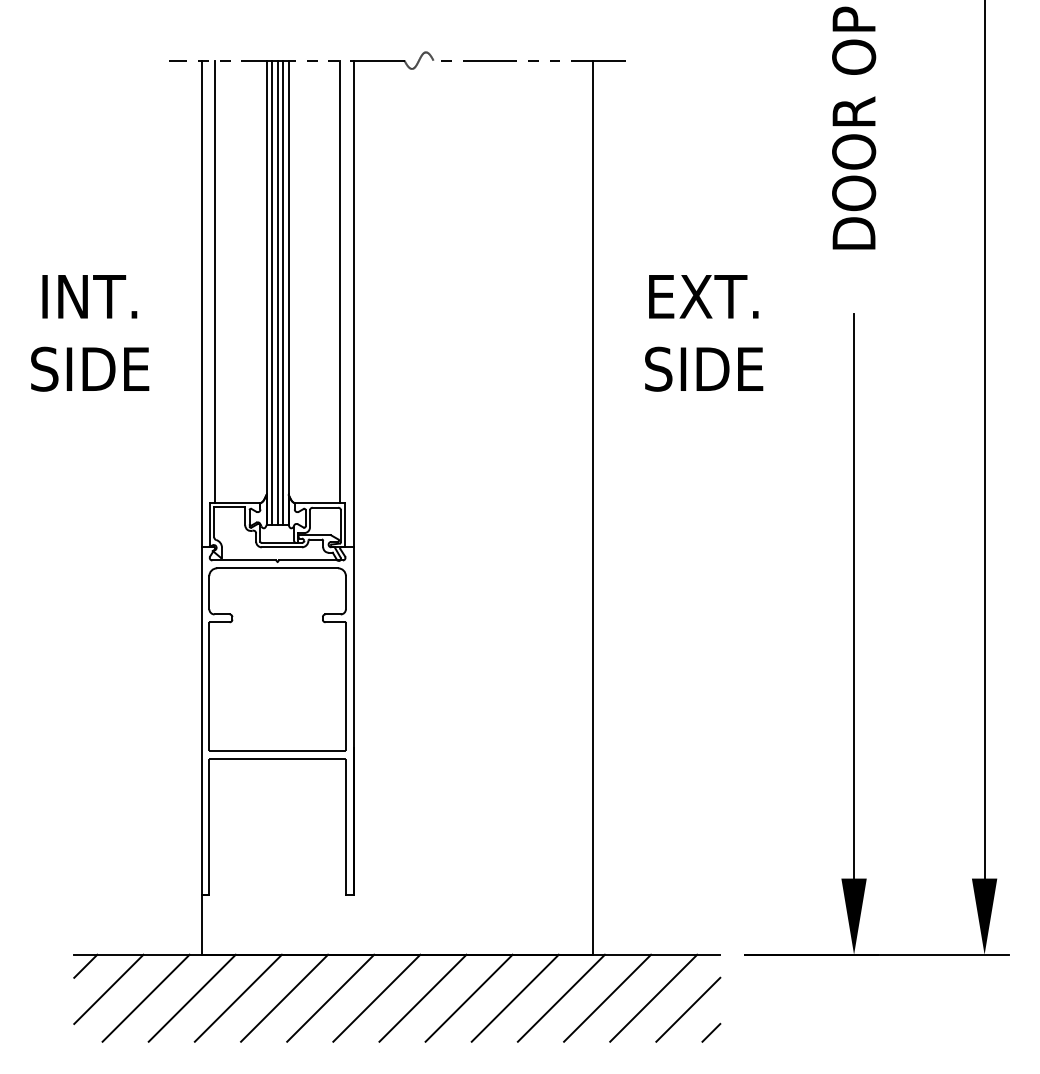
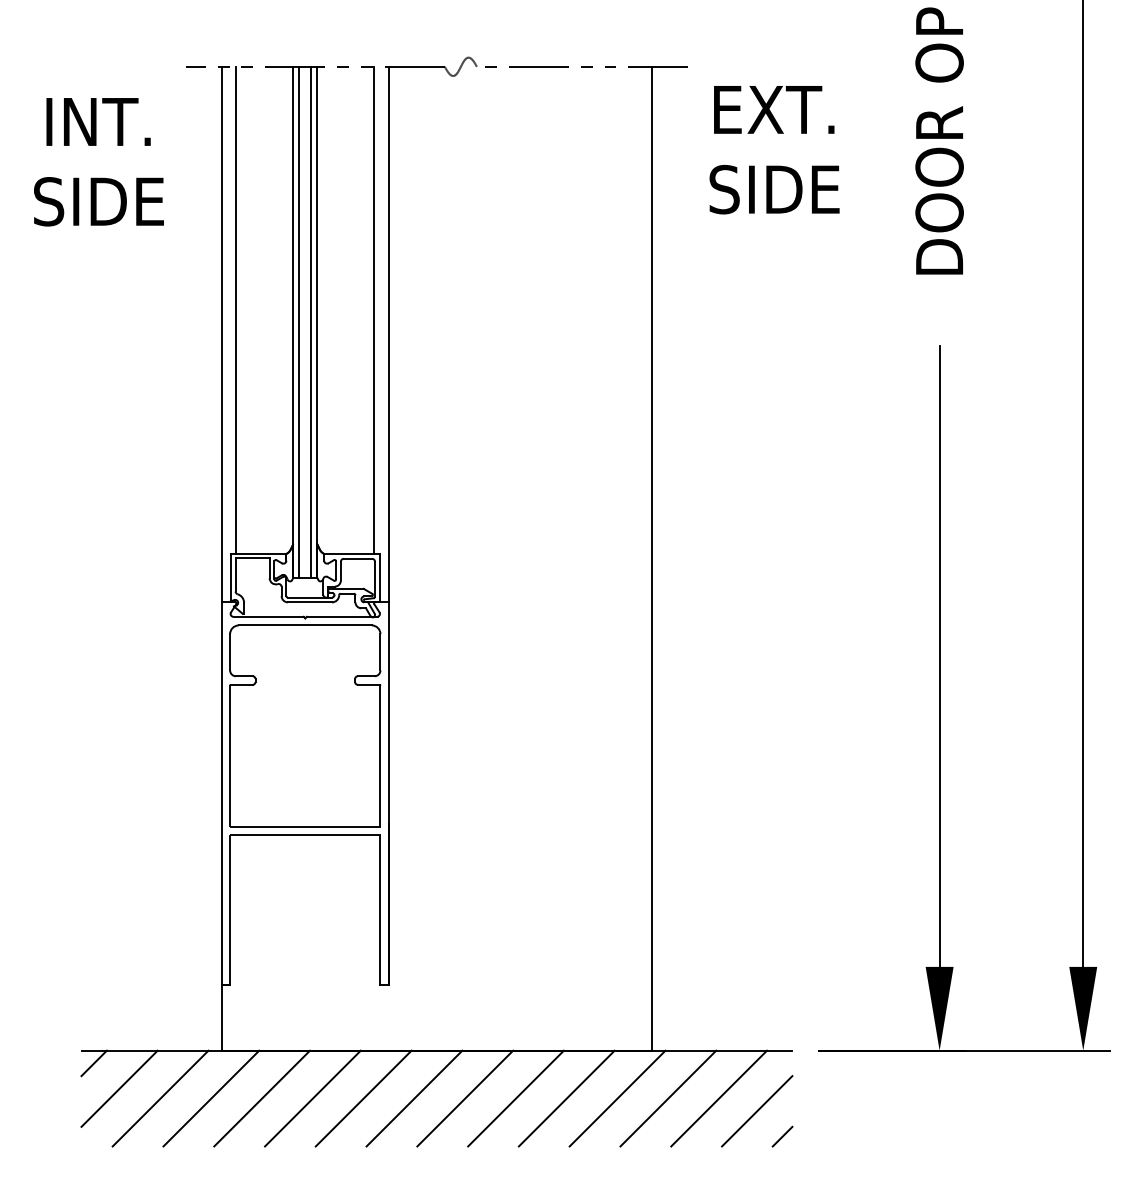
line: (277, 292) -> (305, 321), removed
text: (90, 333) -> (99, 162), moved
text: (704, 333) -> (775, 150), moved

